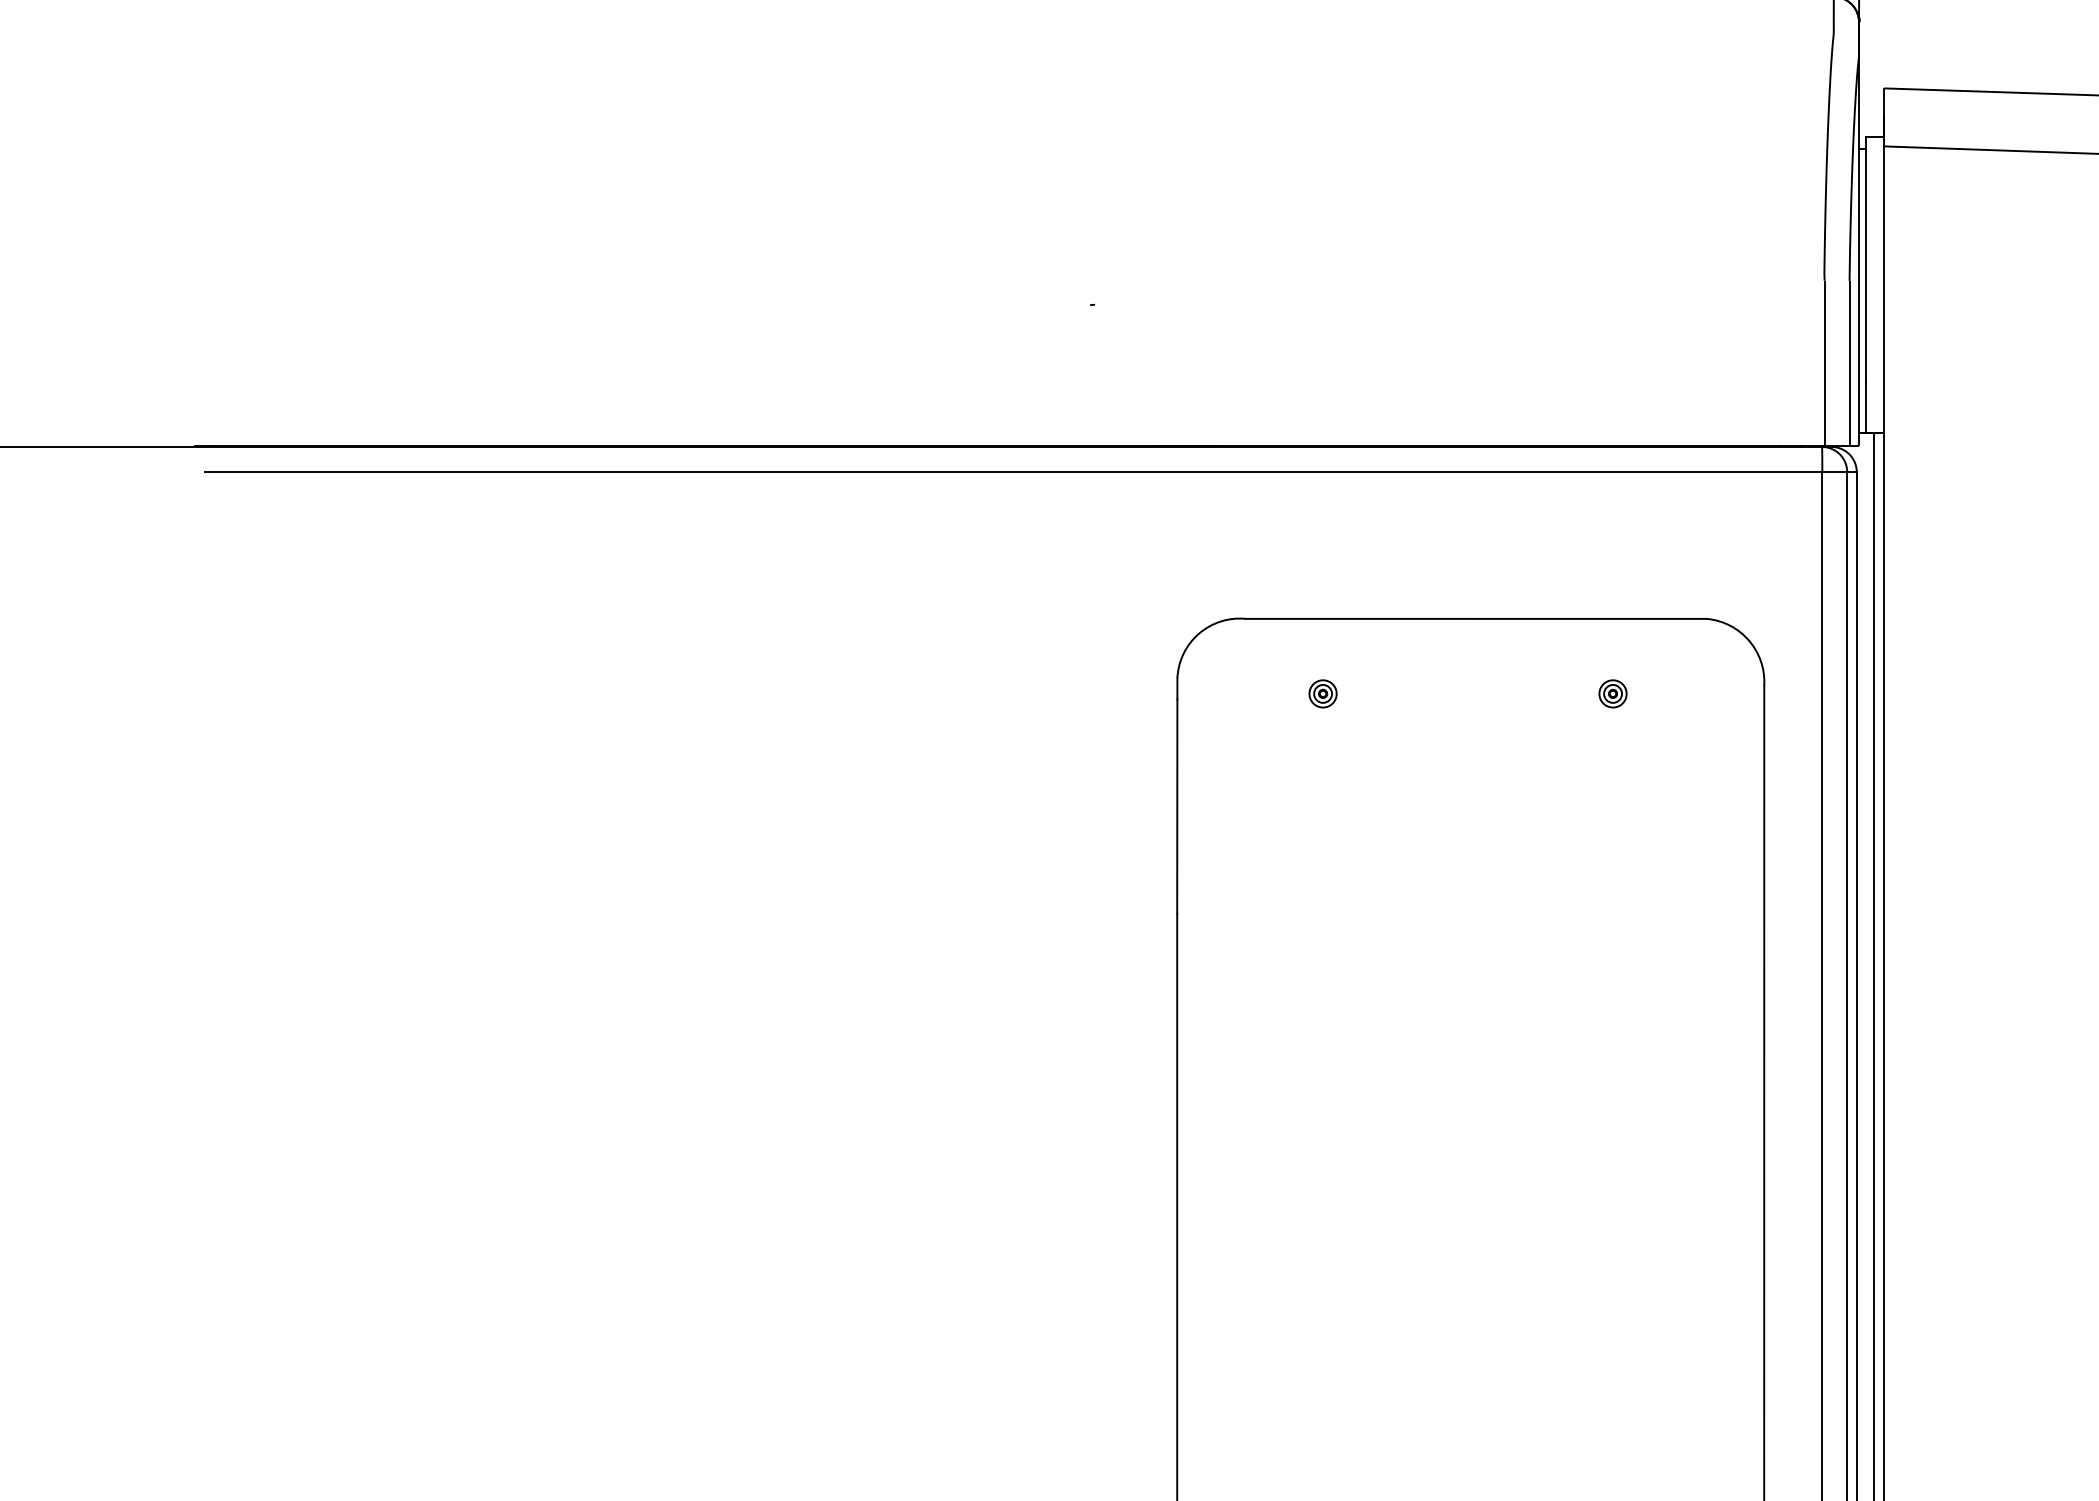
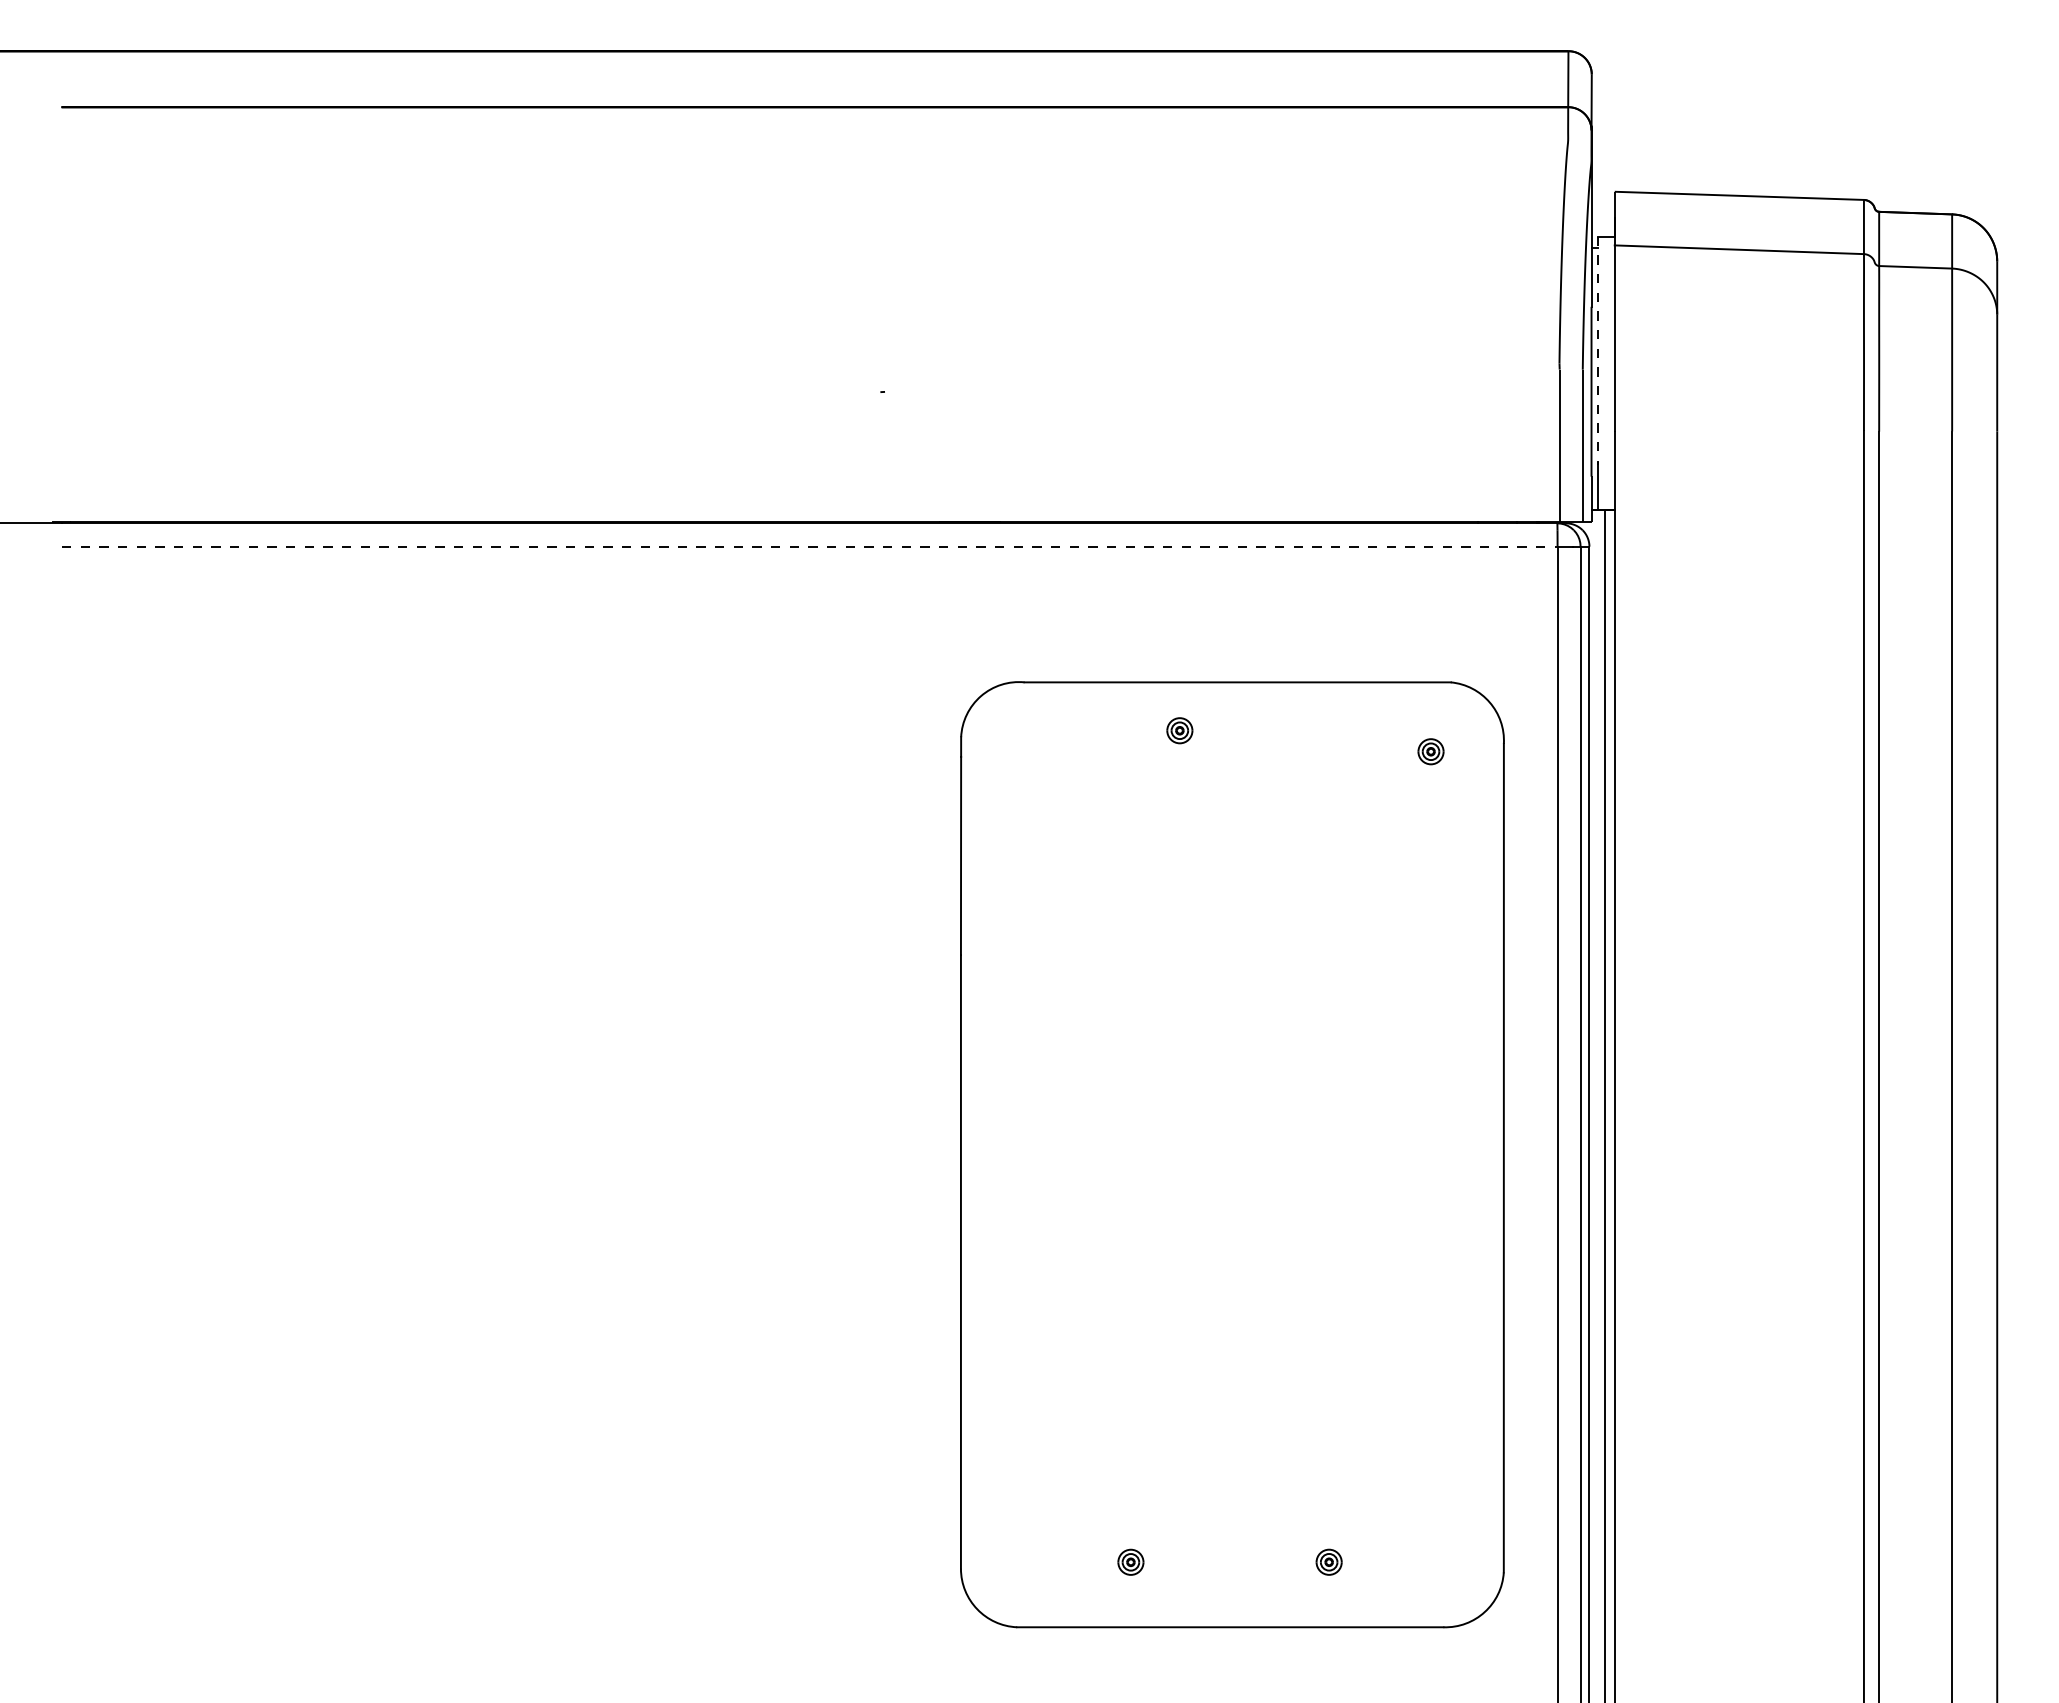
line: (1866, 260) -> (1598, 350), solid -> dashed
line: (1013, 471) -> (809, 546), solid -> dashed
part: (1322, 693) -> (1179, 730), moved
part: (1612, 693) -> (1430, 751), moved

